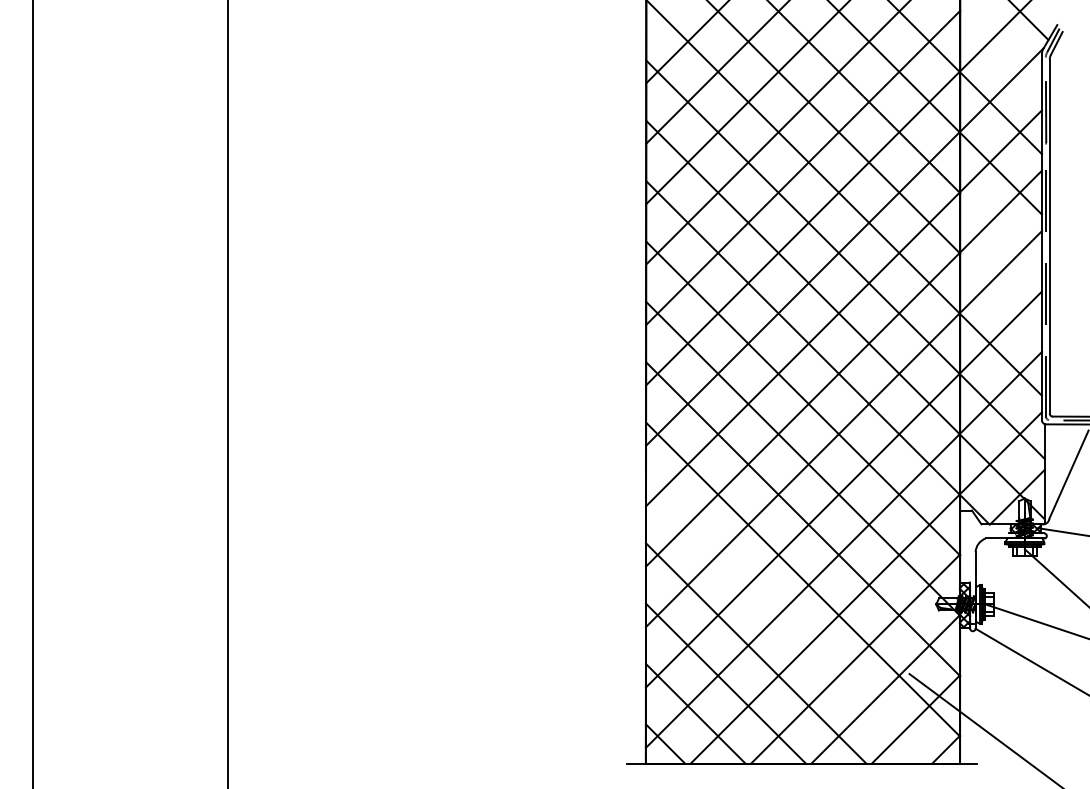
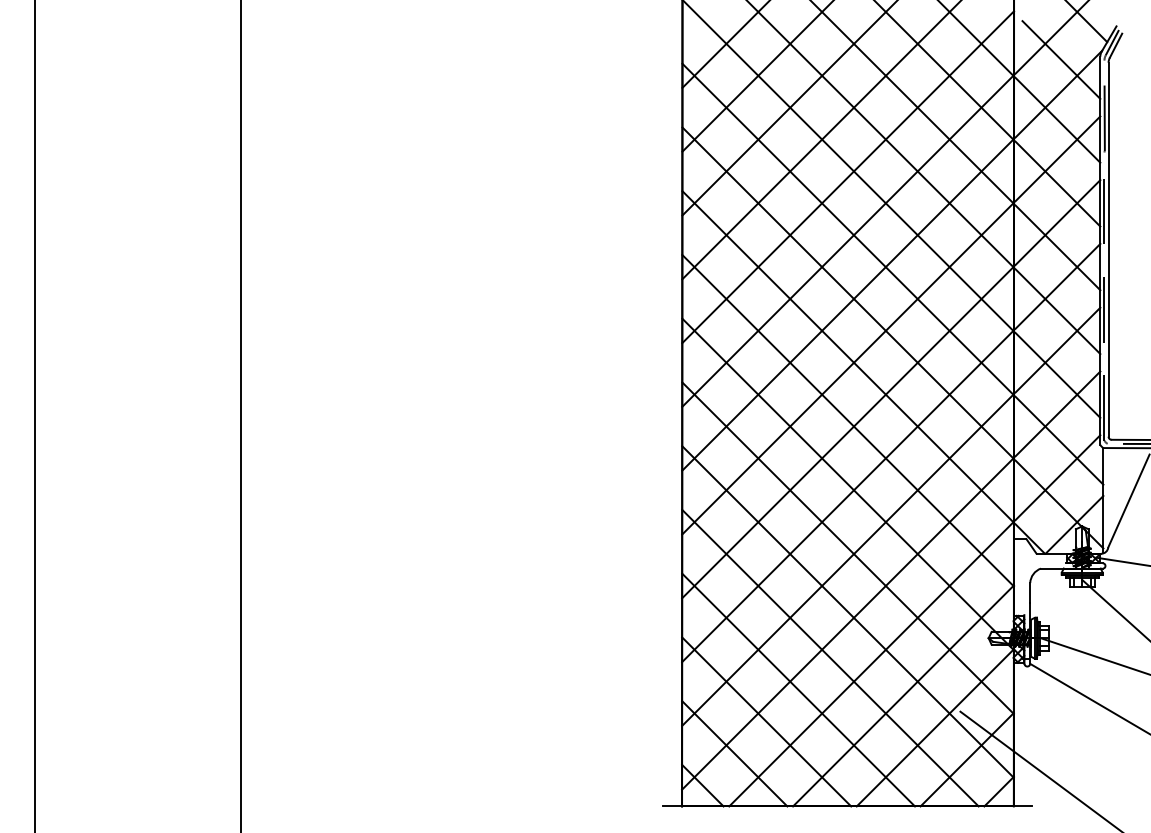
line: (1005, 56) -> (1061, 59), added
line: (1001, 234) -> (1057, 247), added
line: (1001, 295) -> (1057, 311), added
line: (786, 622) -> (830, 657), added

